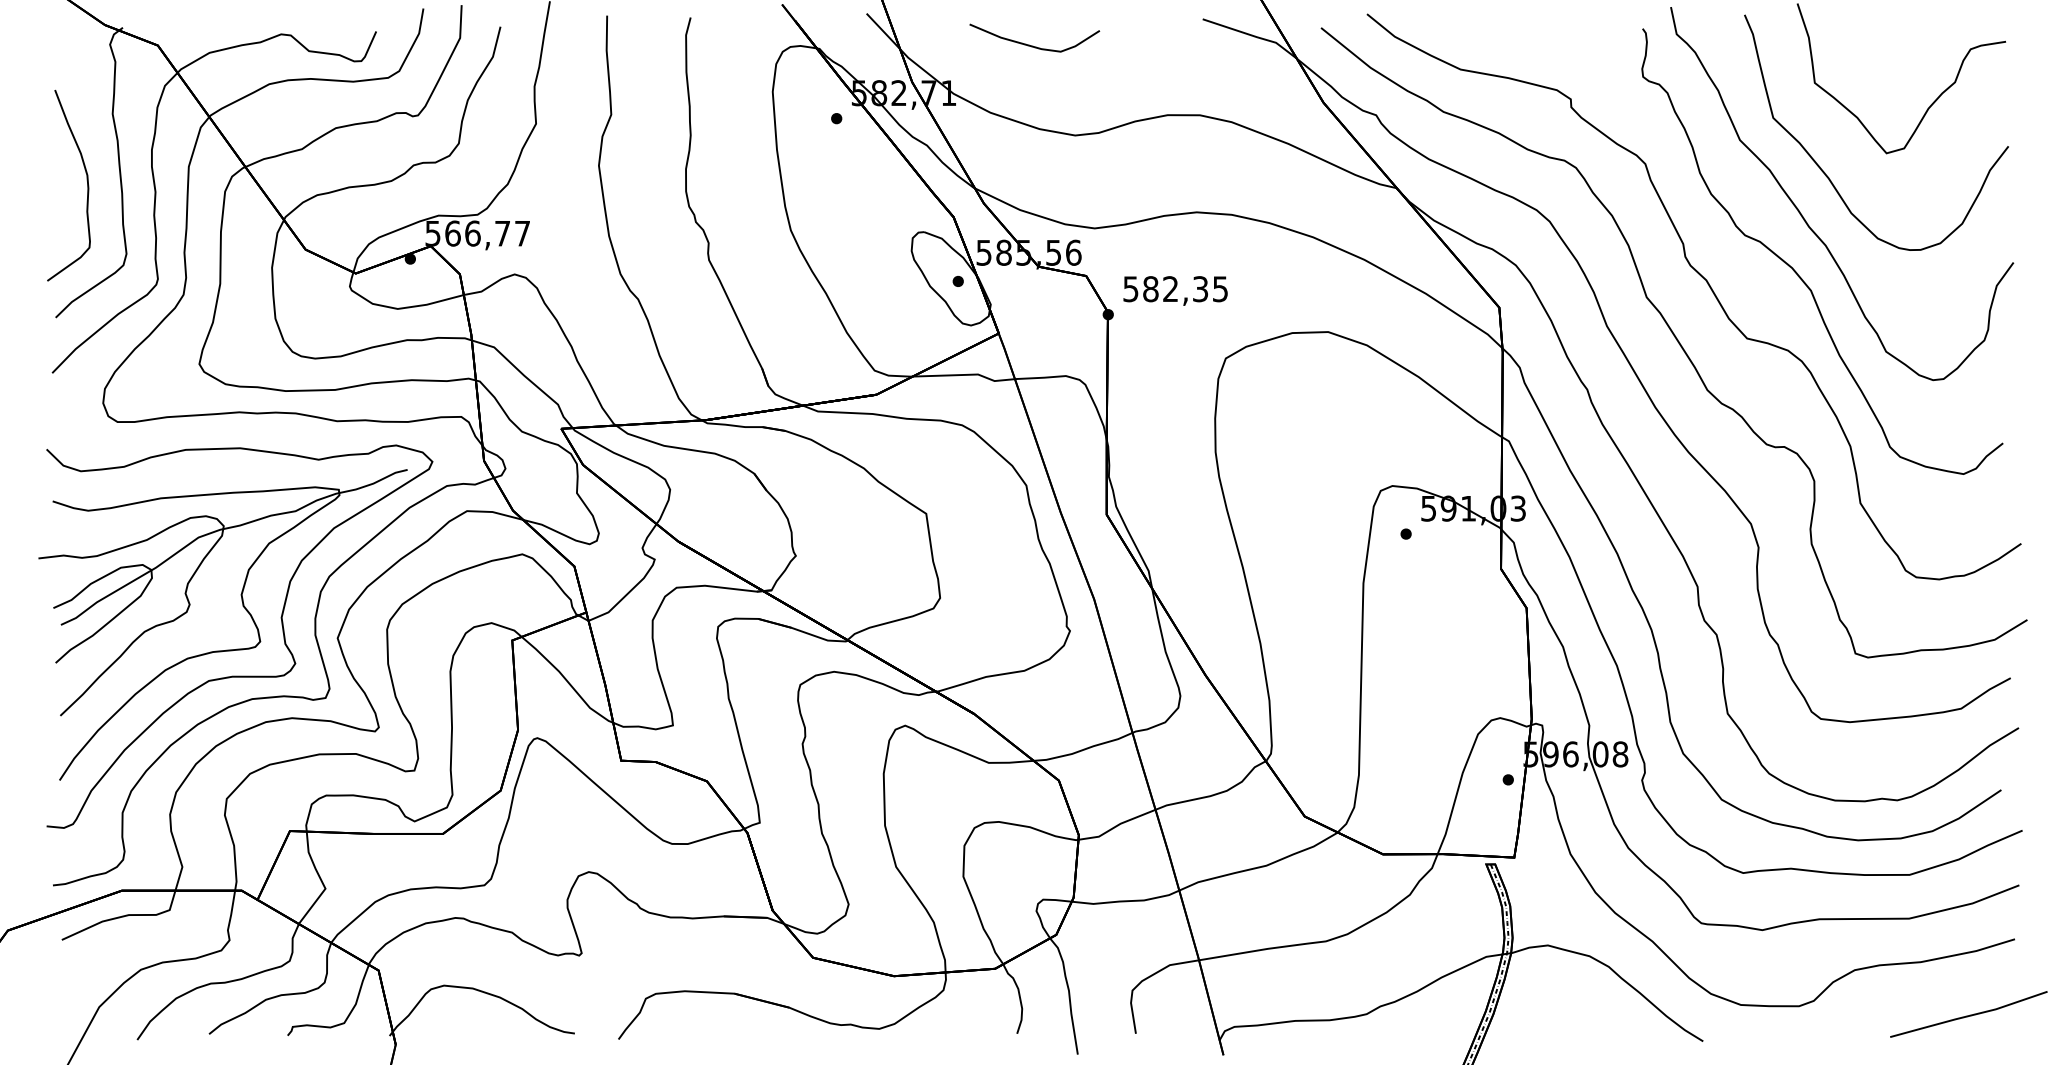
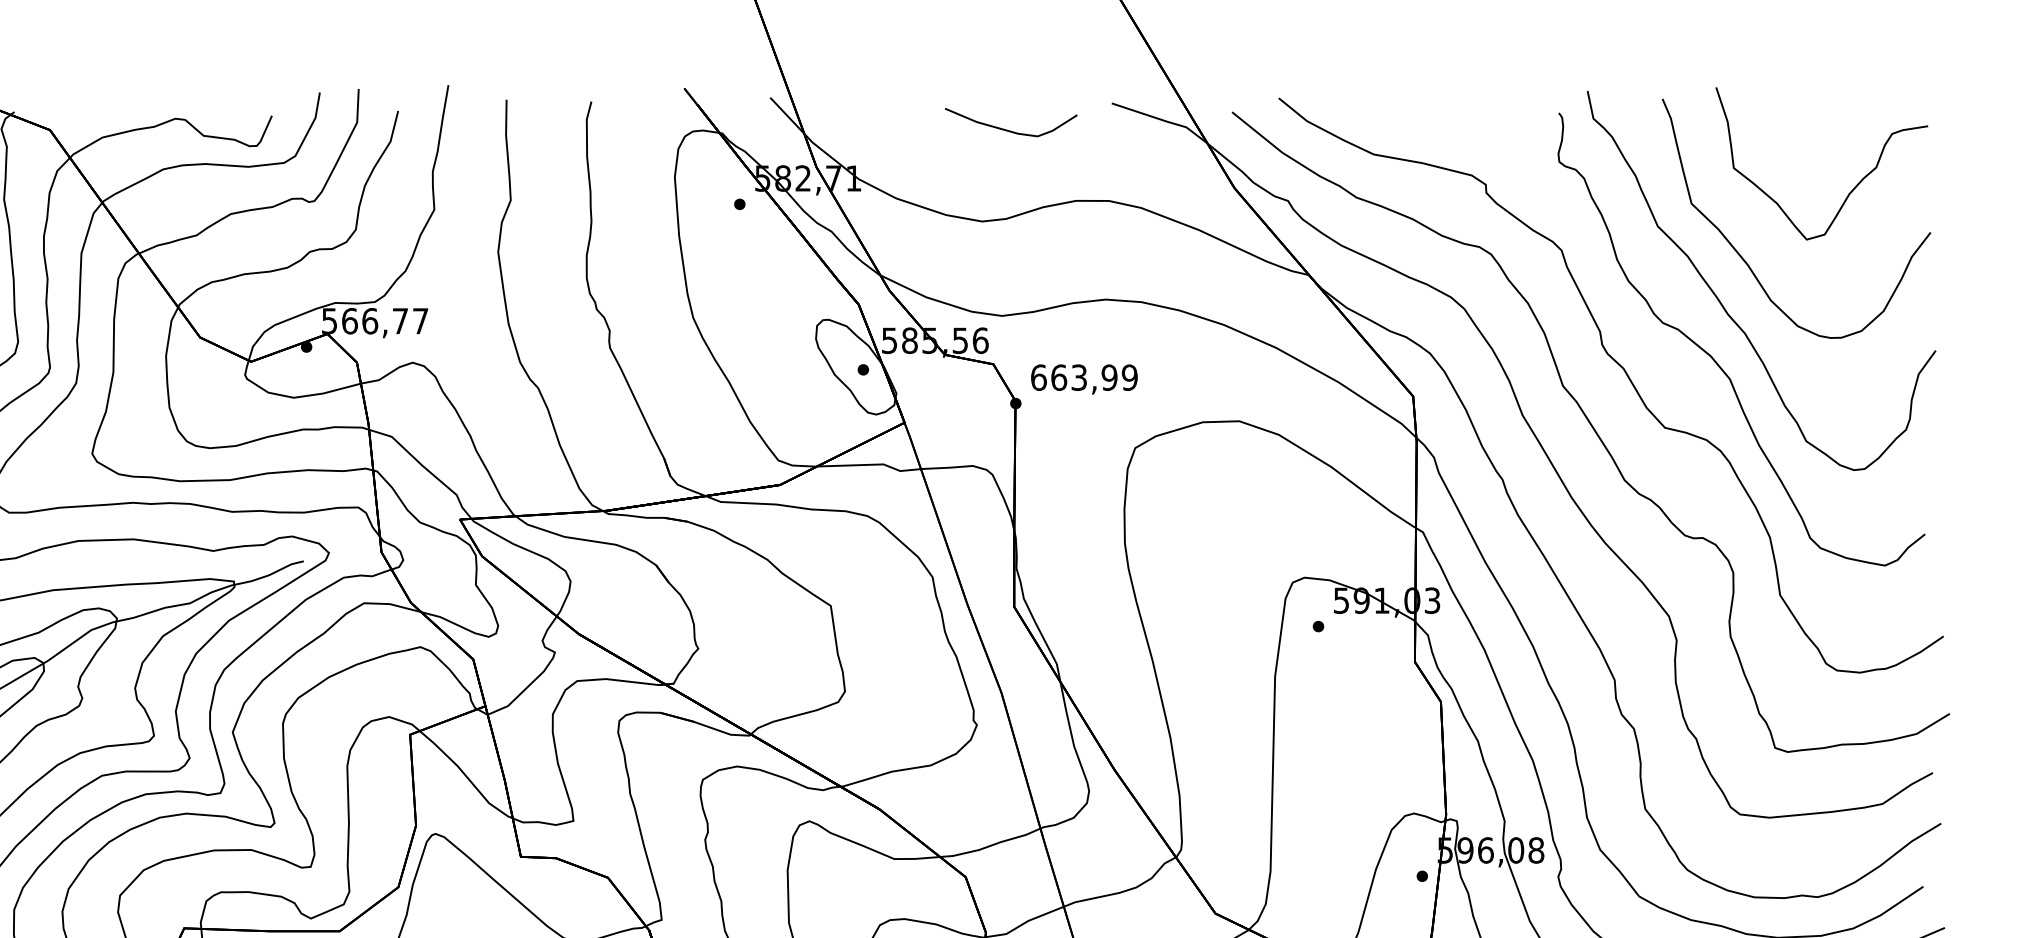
curve: (1033, 45) -> (1009, 130), moved
text: (1175, 289) -> (1084, 378), 582,35 -> 663,99

